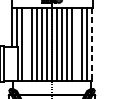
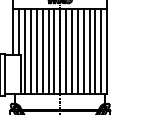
line: (26, 44) -> (30, 51), added
line: (77, 44) -> (89, 51), added
line: (92, 44) -> (107, 51), dashed -> solid

